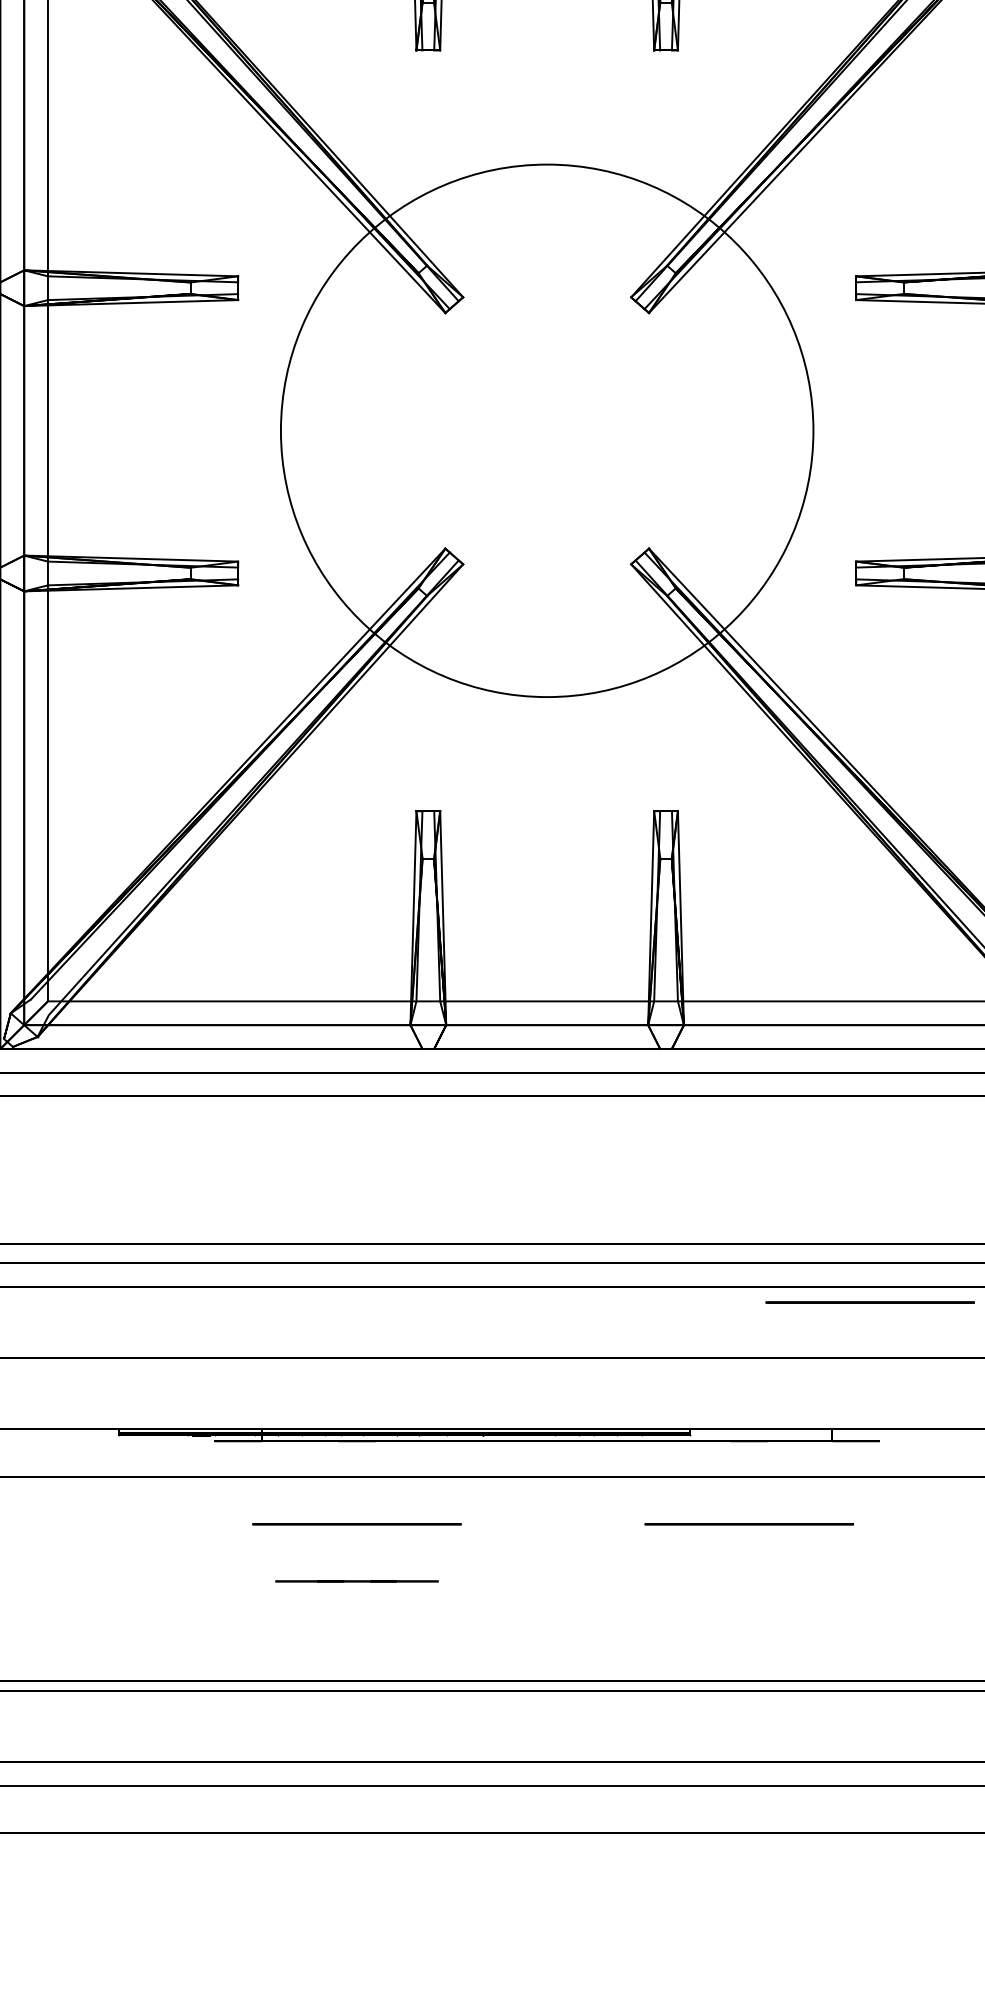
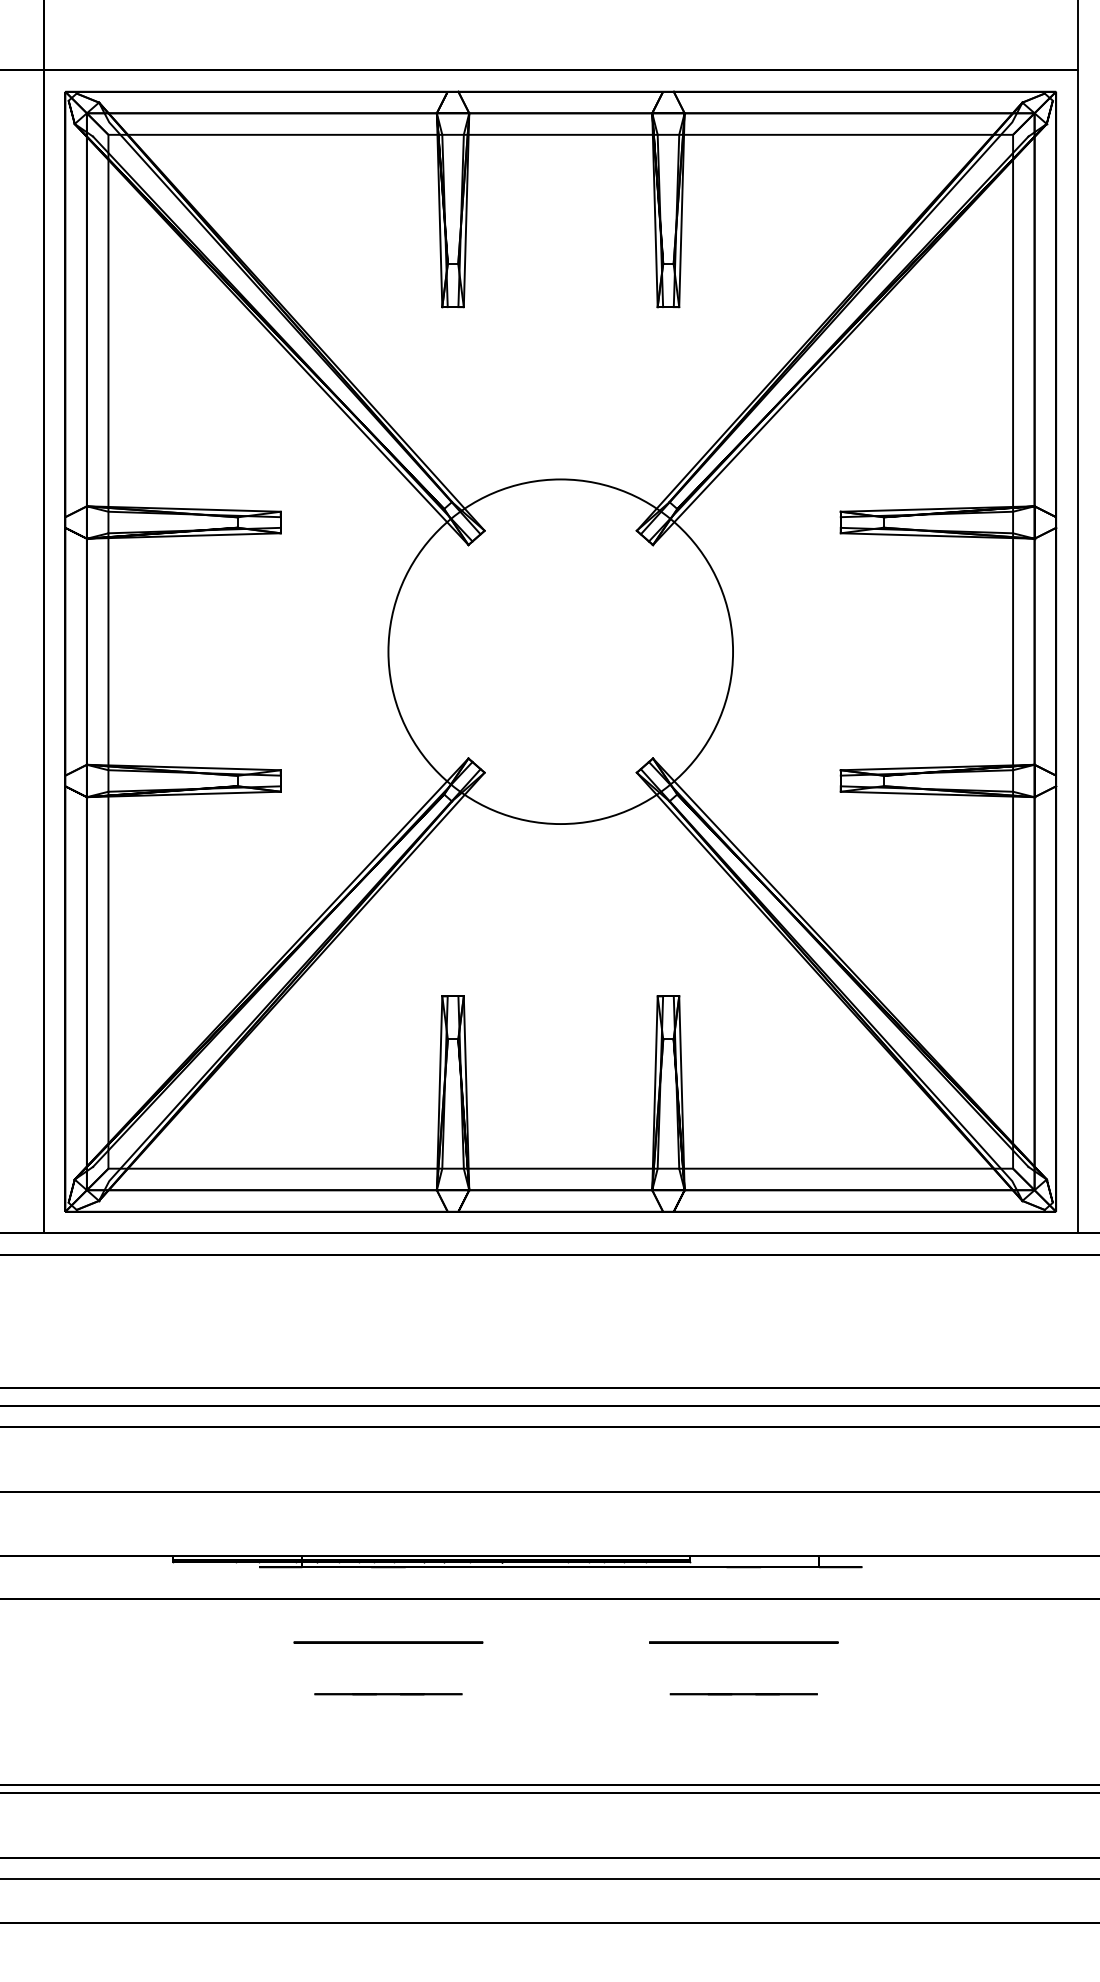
circle: (546, 430) -> (560, 651), size x0.71
circle: (870, 1302) -> (853, 1441), removed
line: (748, 1581) -> (743, 1694), added

